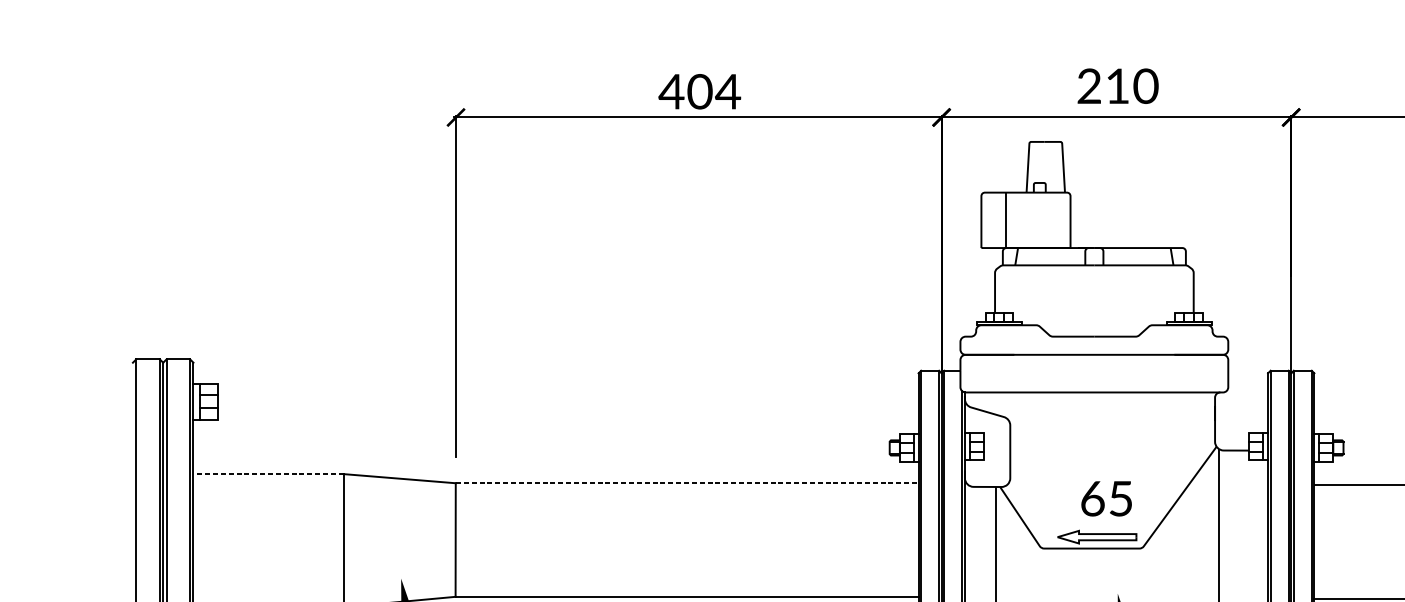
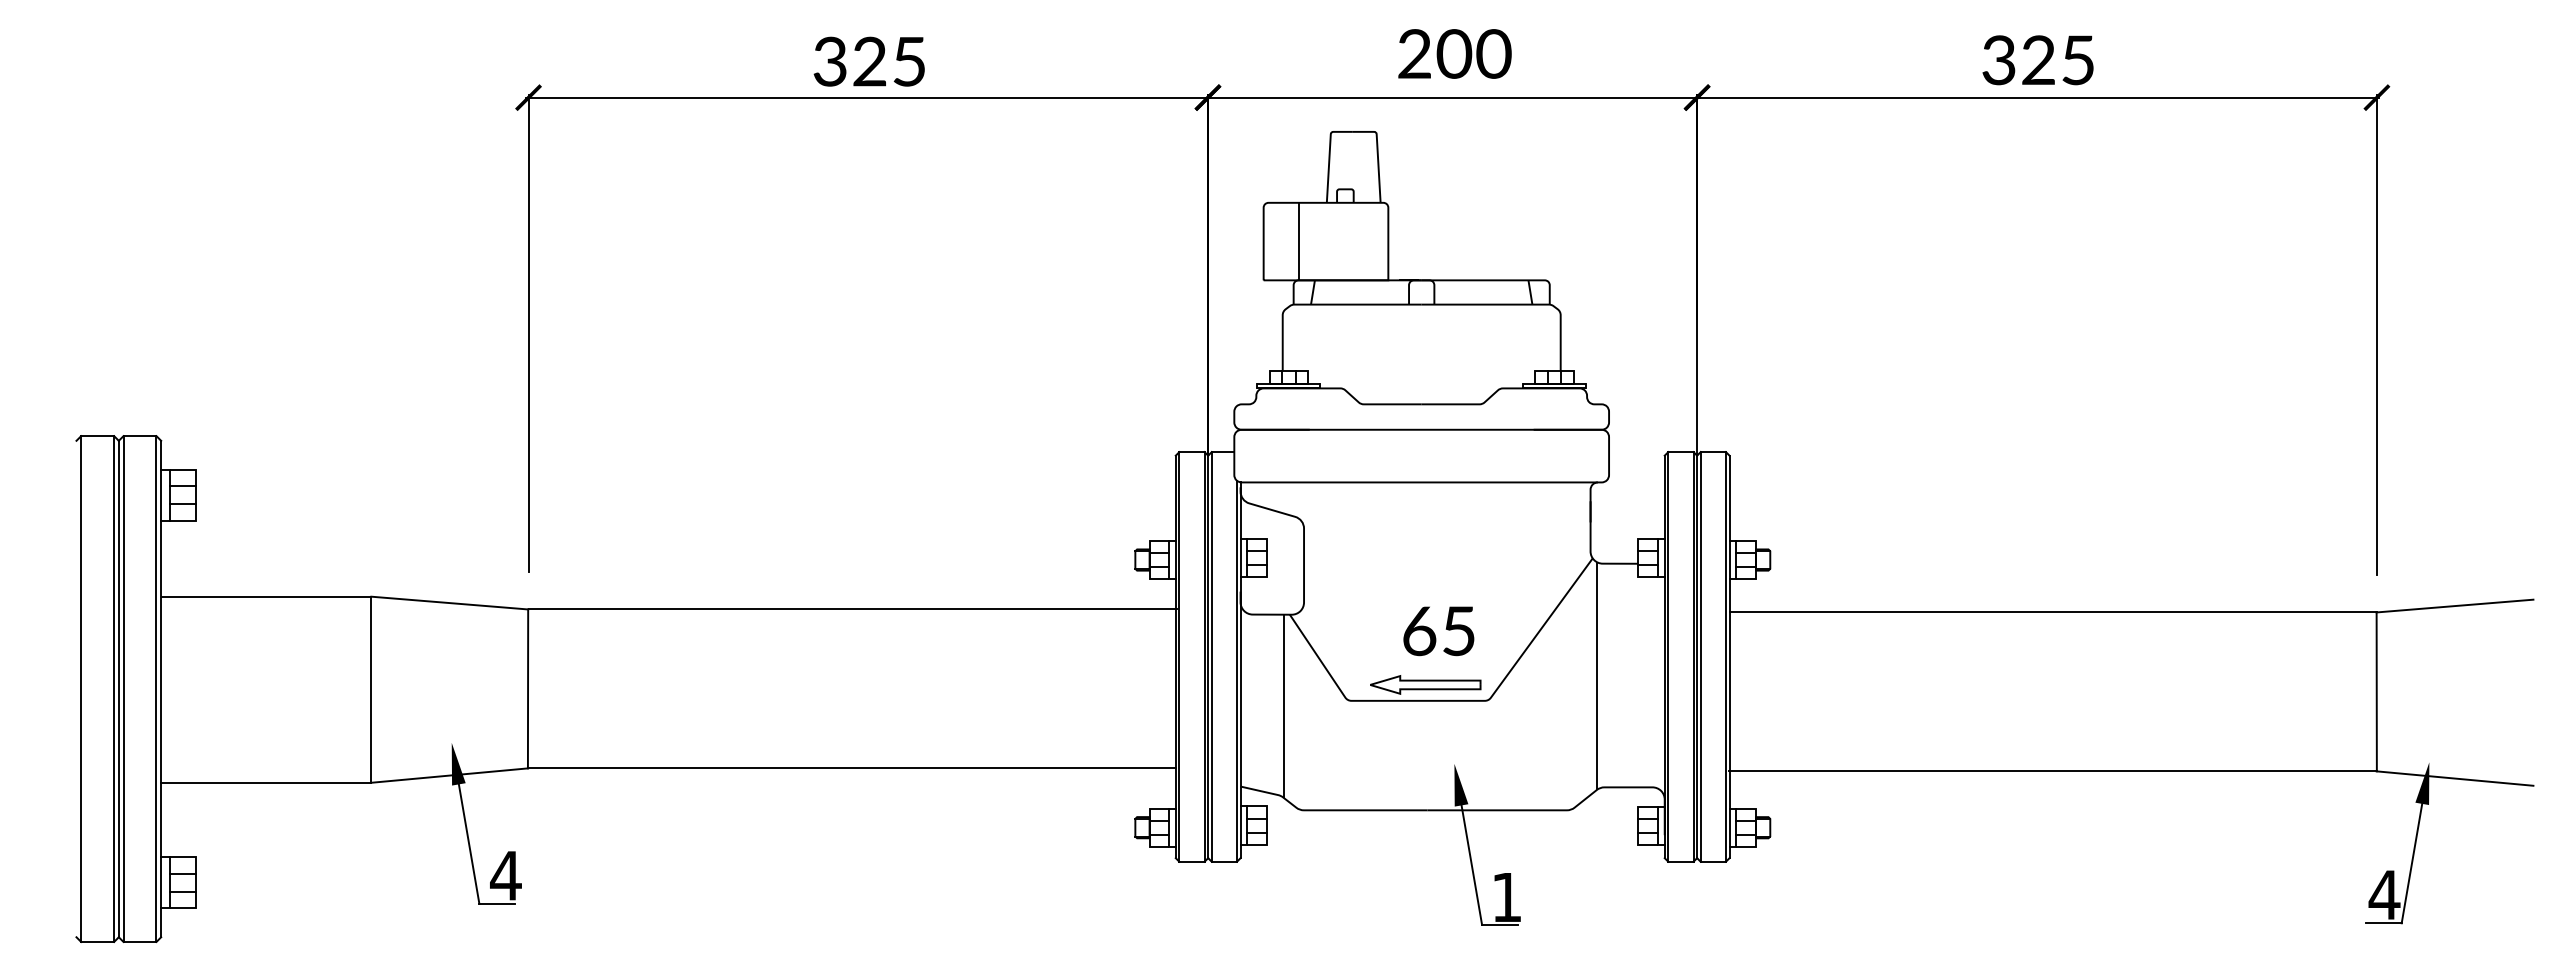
text: (1117, 85) -> (1454, 53), 210 -> 200
text: (699, 91) -> (869, 61), 404 -> 325
line: (268, 473) -> (266, 596), dashed -> solid
line: (688, 483) -> (853, 609), dashed -> solid

